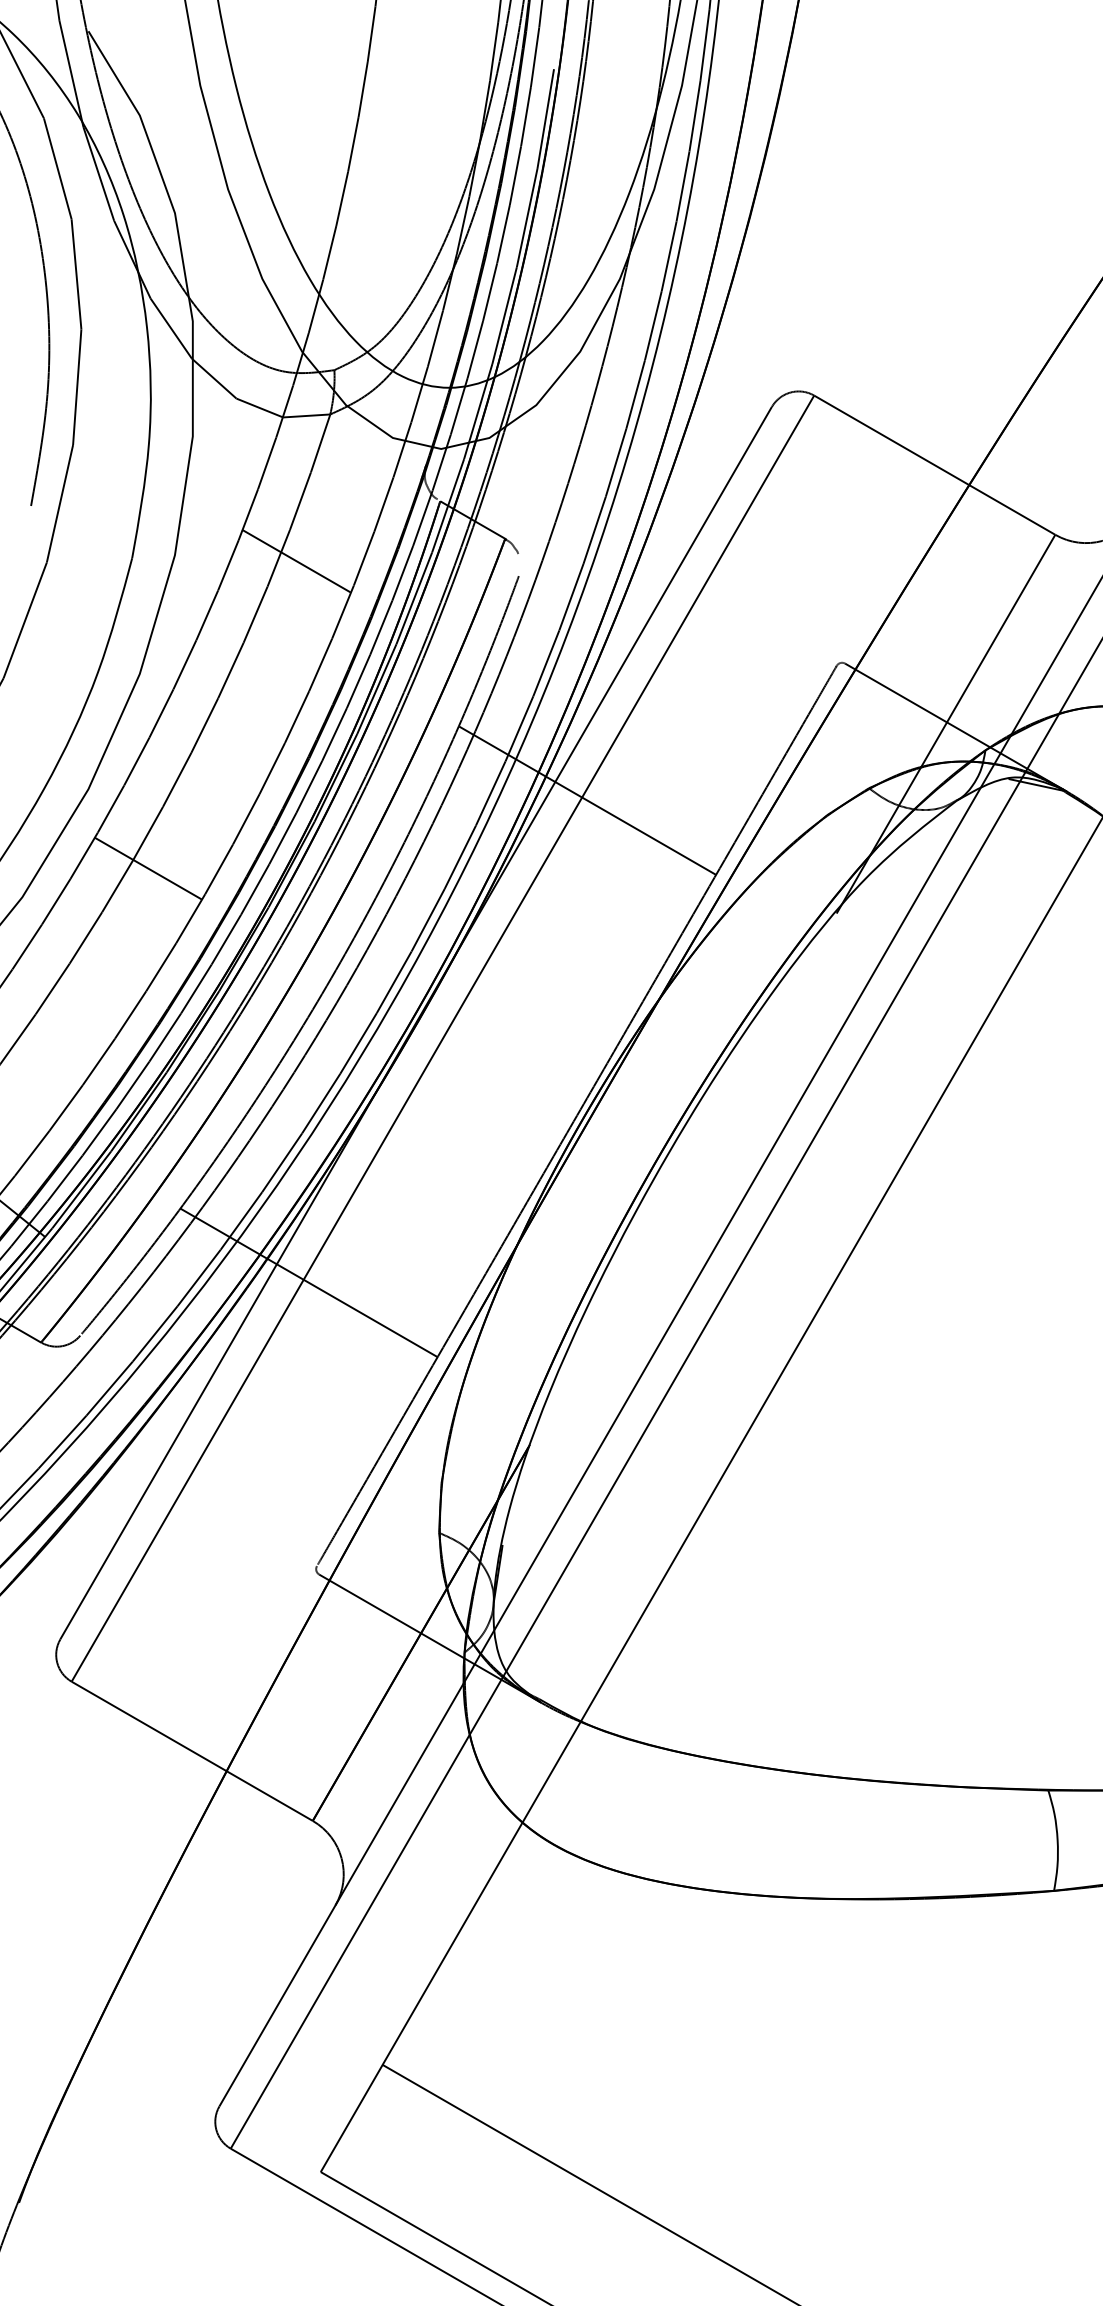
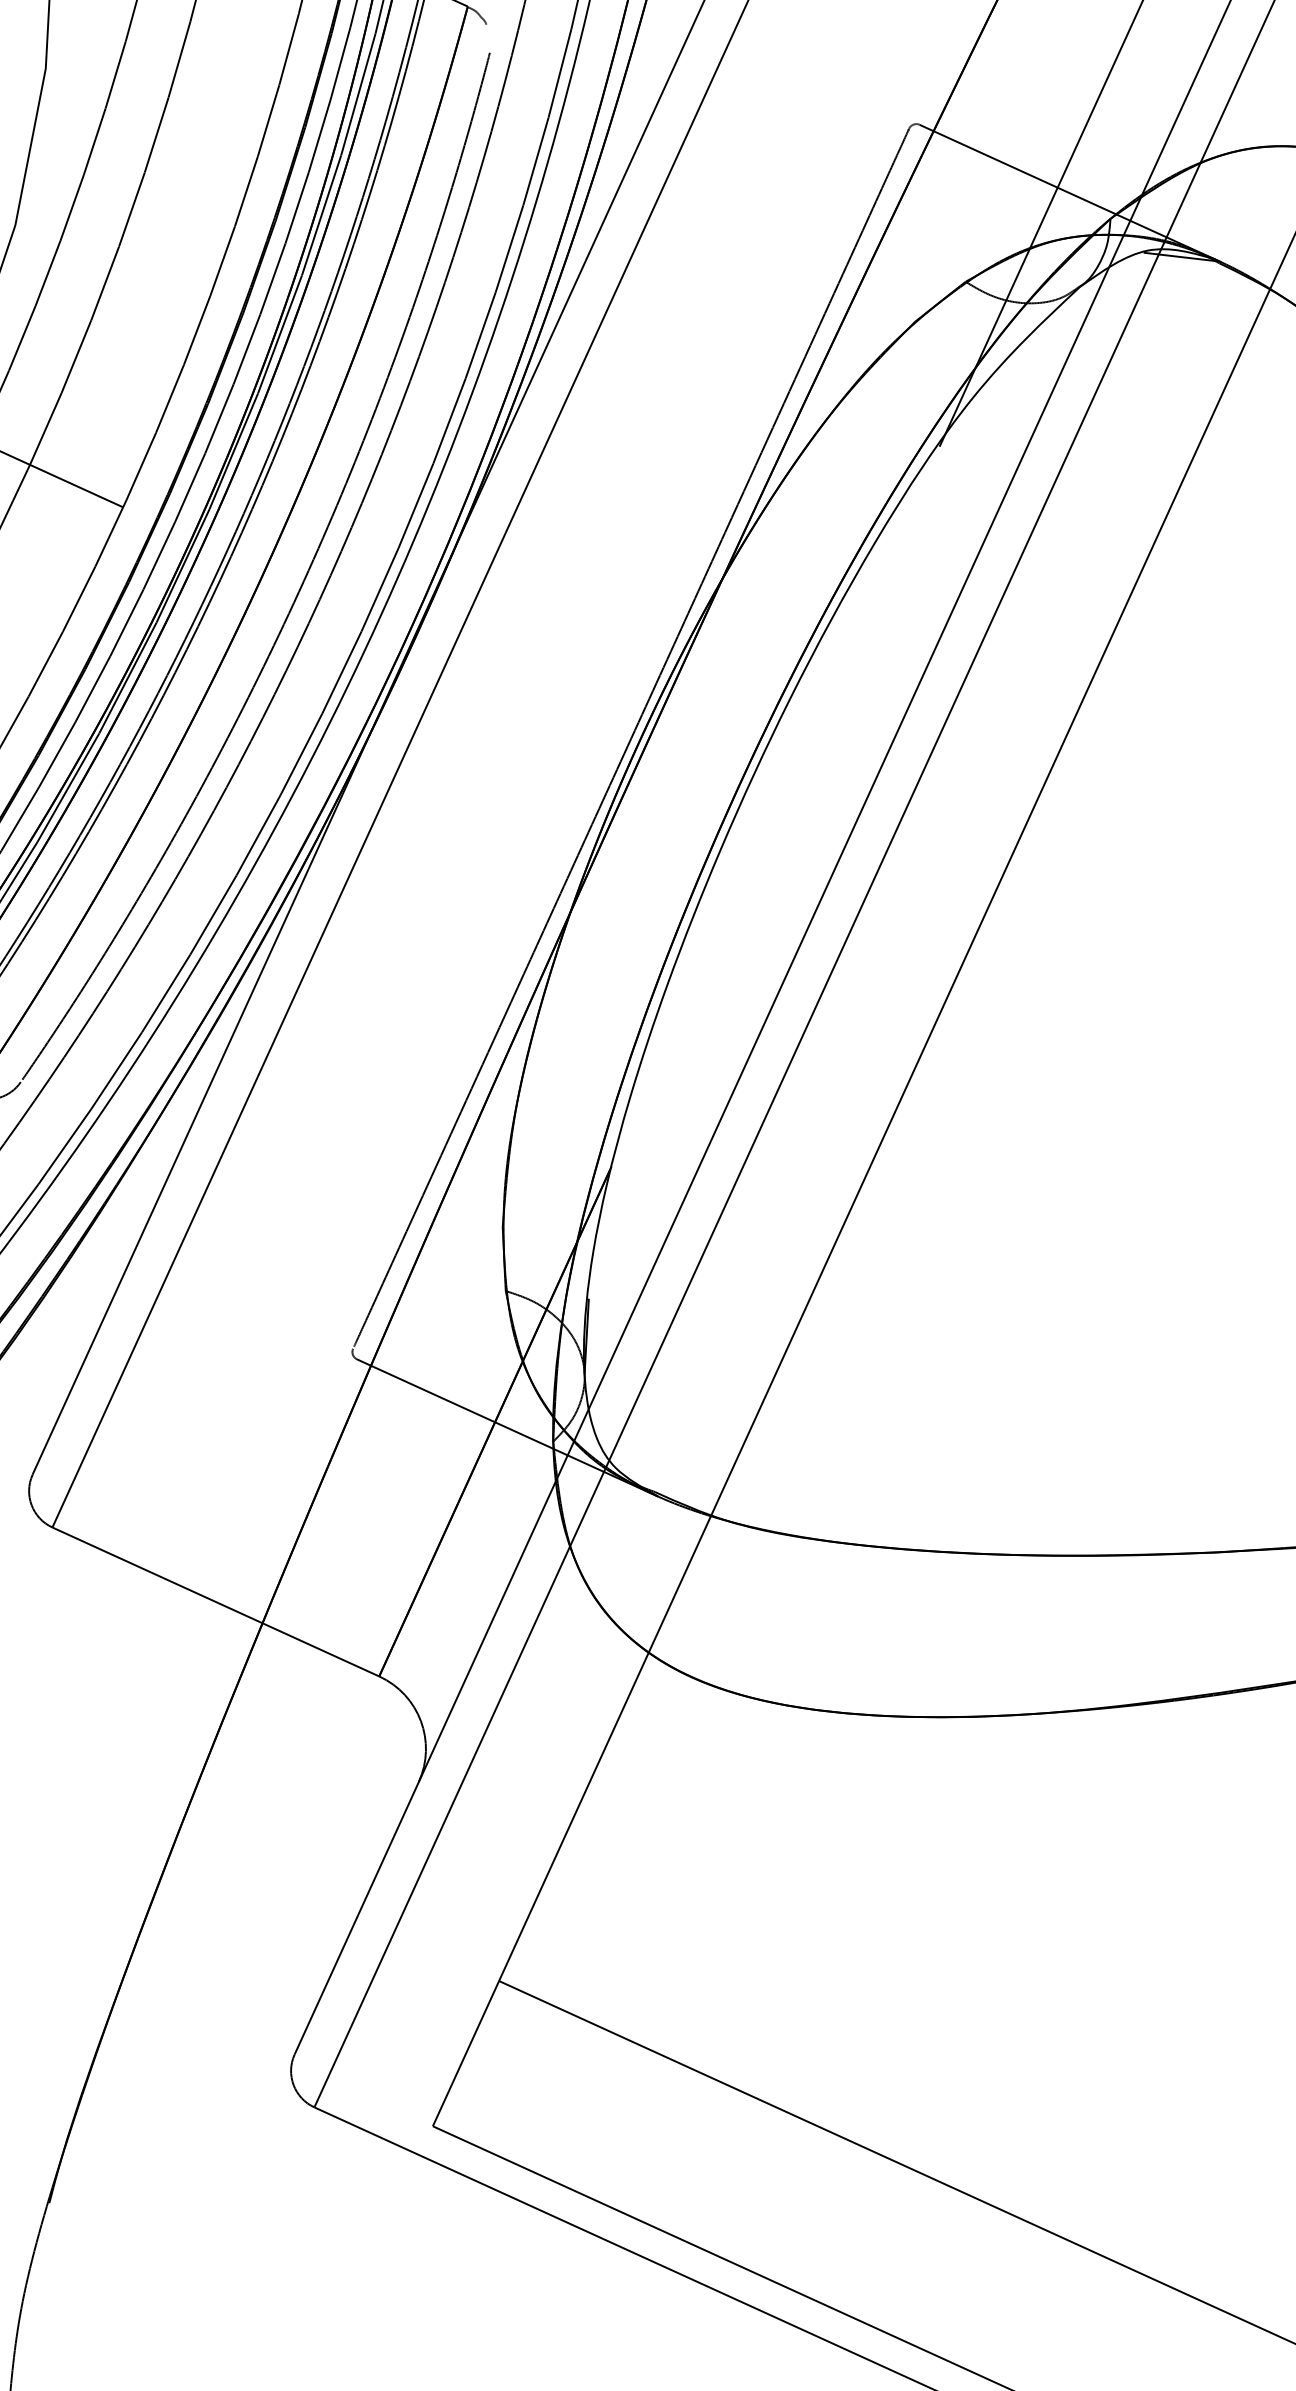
line: (296, 560) -> (202, 60), removed
line: (587, 800) -> (605, 332), removed
line: (308, 1282) -> (307, 985), removed

